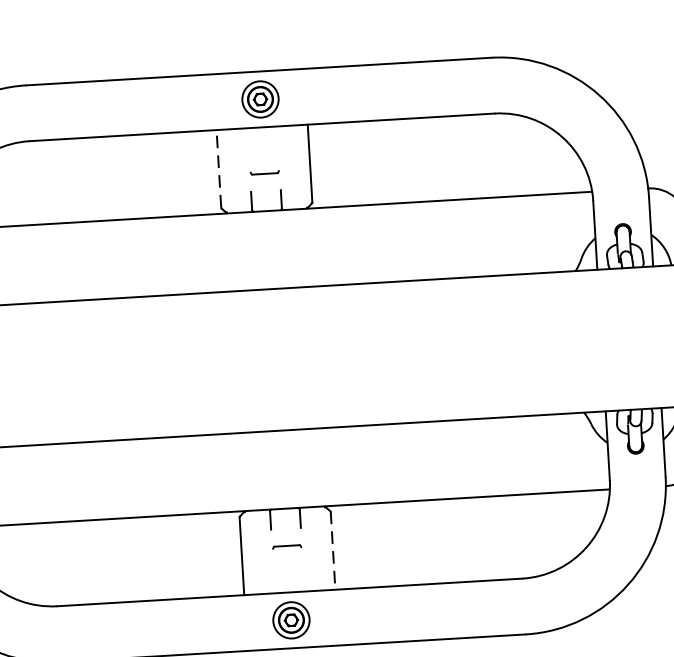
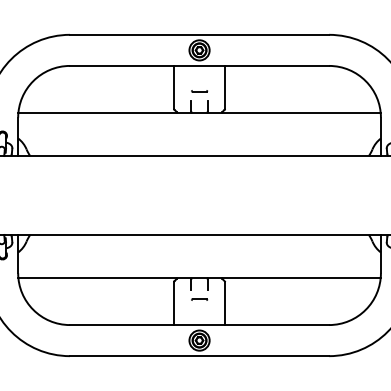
line: (219, 168) -> (174, 87), dashed -> solid
line: (332, 551) -> (224, 303), dashed -> solid

